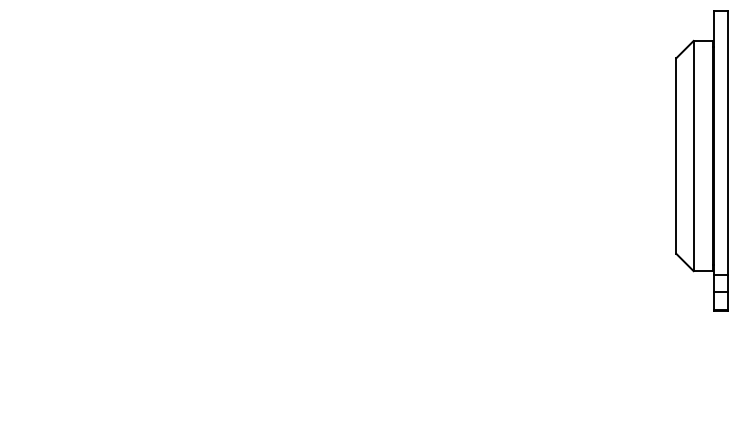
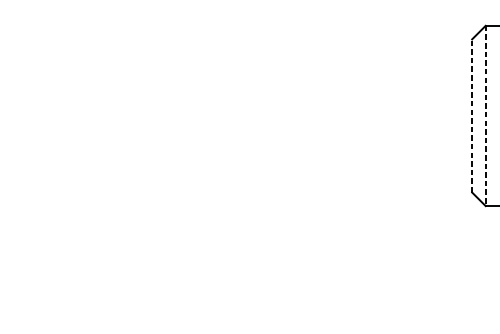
line: (676, 156) -> (472, 116), solid -> dashed
line: (693, 156) -> (485, 116), solid -> dashed

